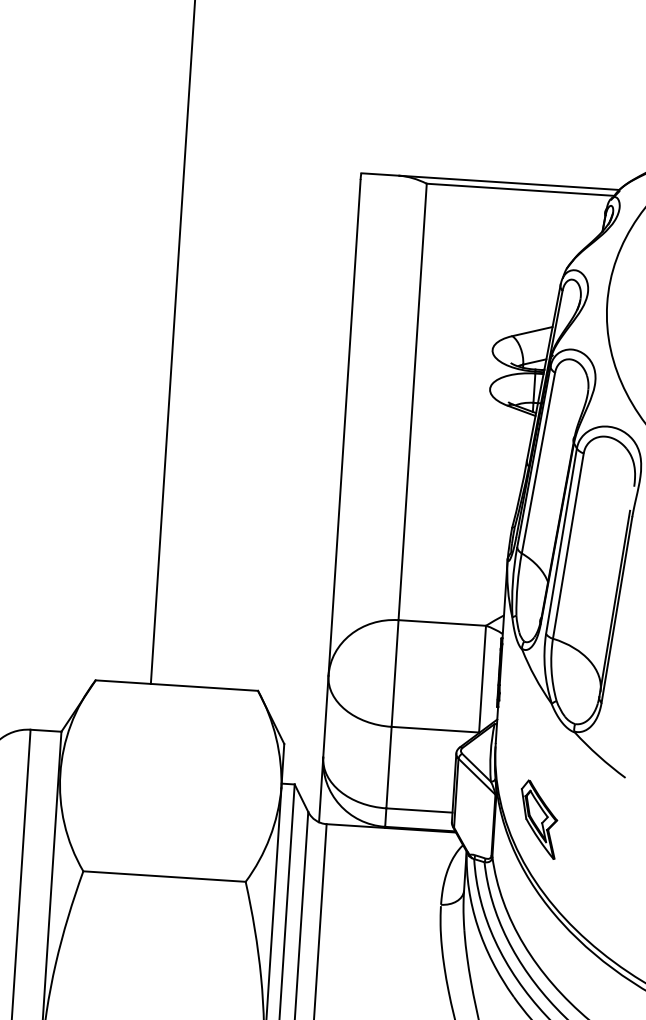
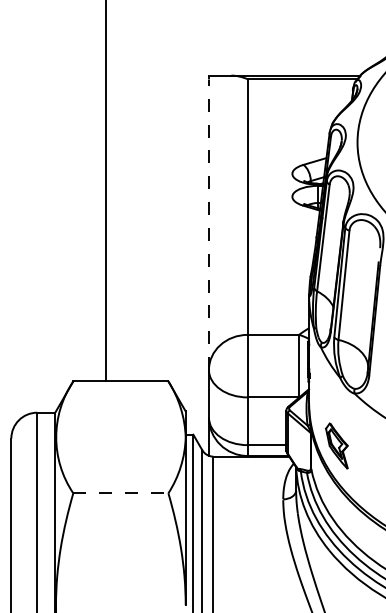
line: (343, 427) -> (208, 224), solid -> dashed
line: (163, 876) -> (120, 493), solid -> dashed

